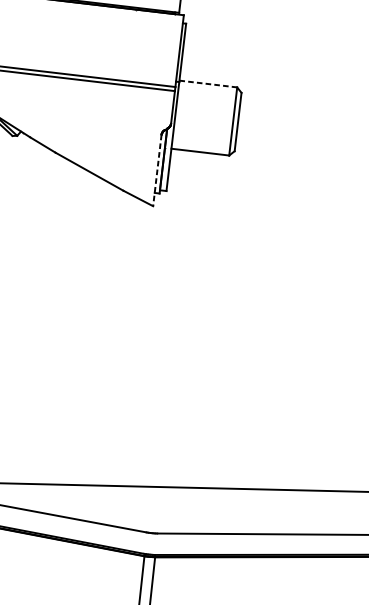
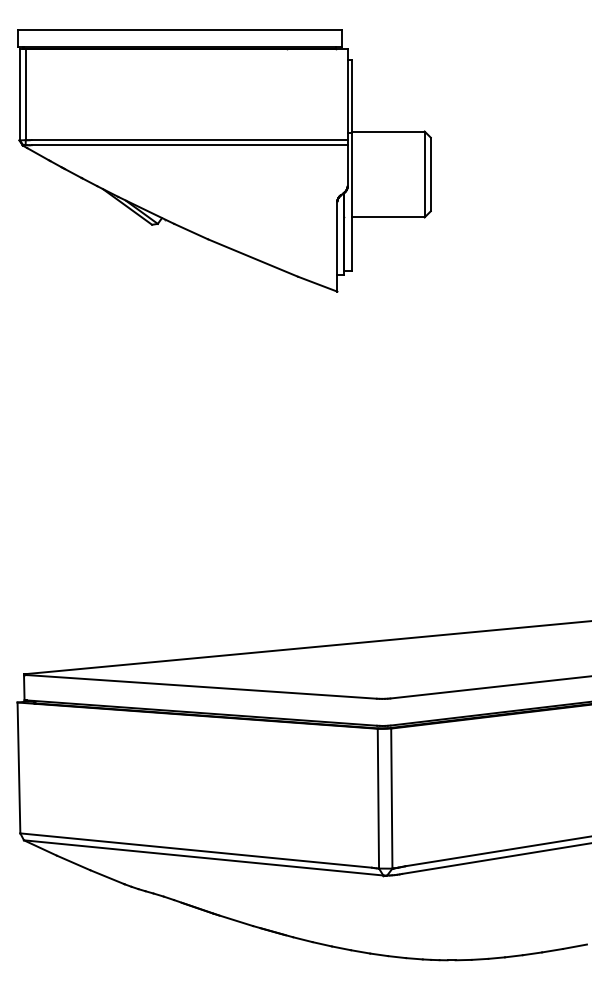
line: (208, 84) -> (388, 131), dashed -> solid
line: (157, 171) -> (337, 247), dashed -> solid

